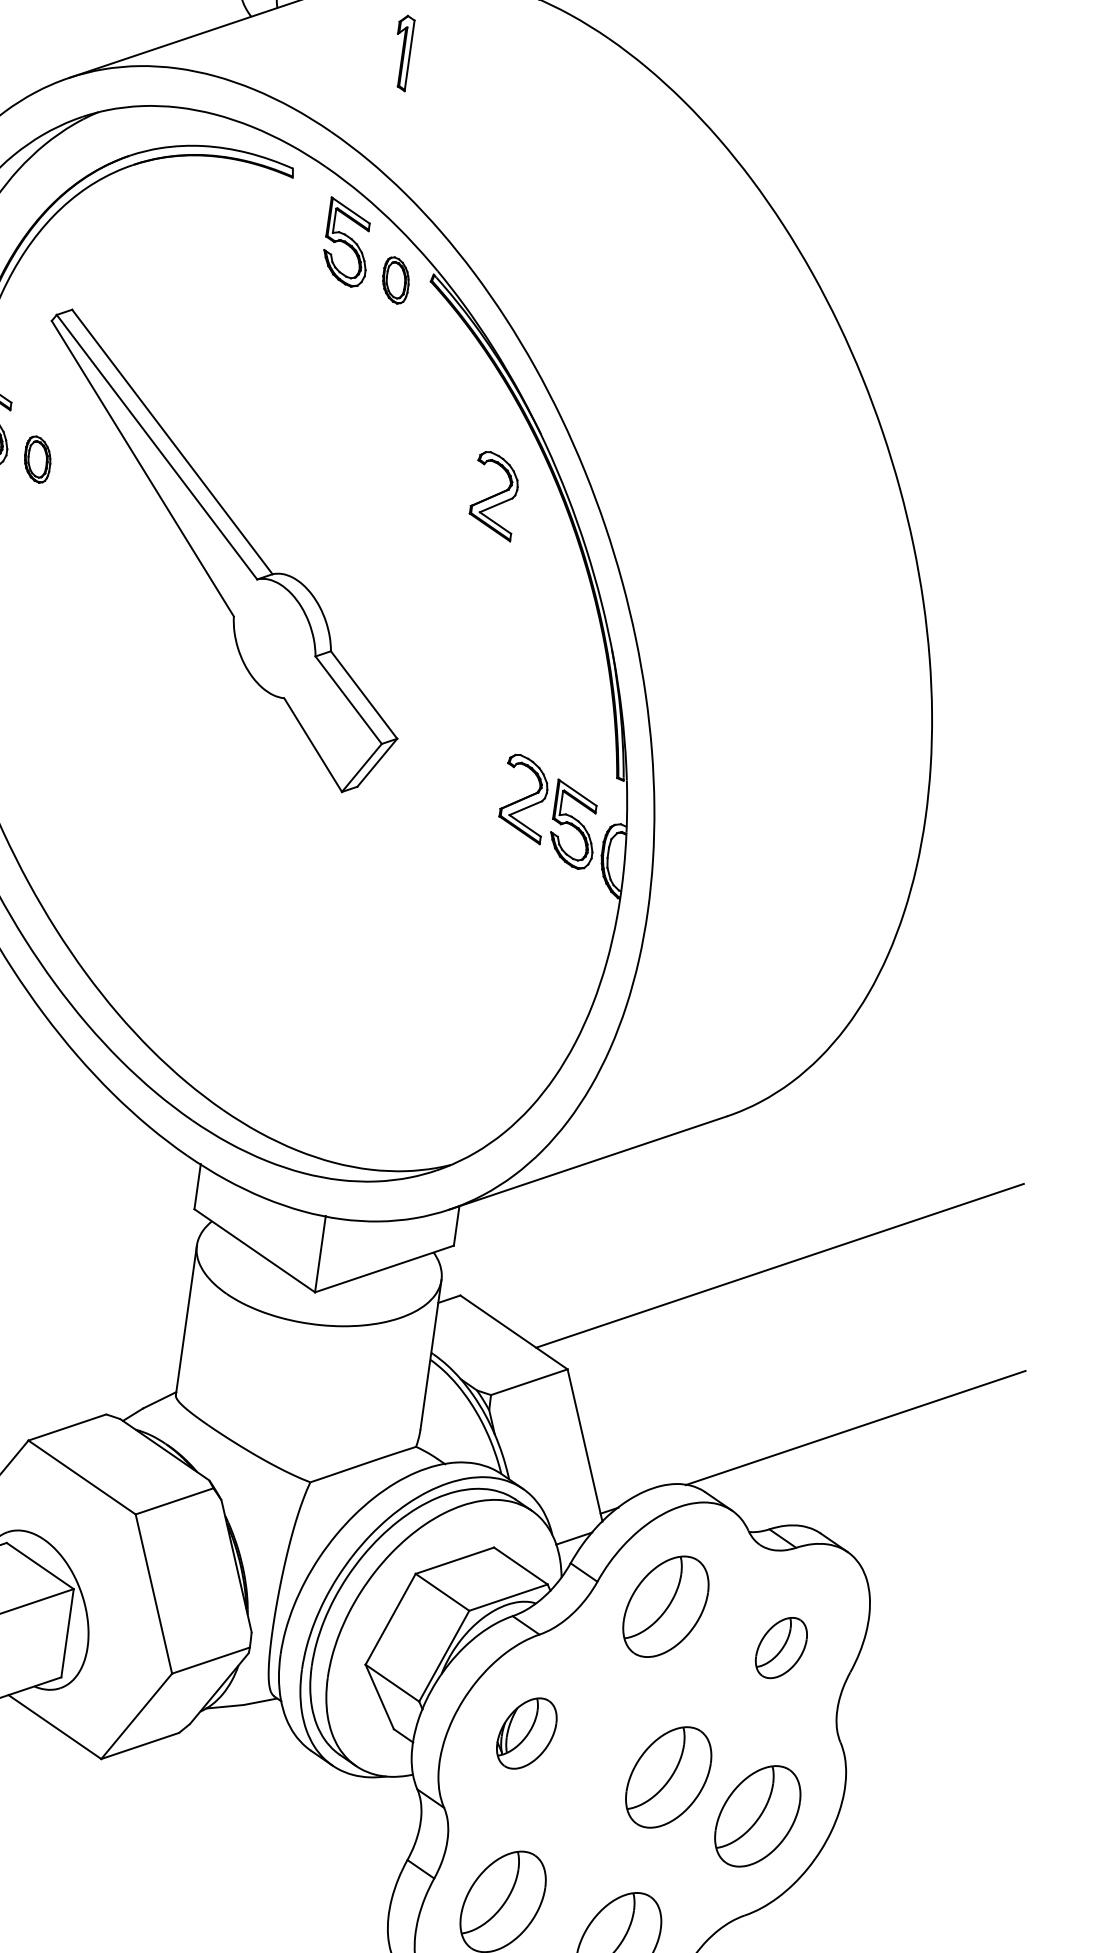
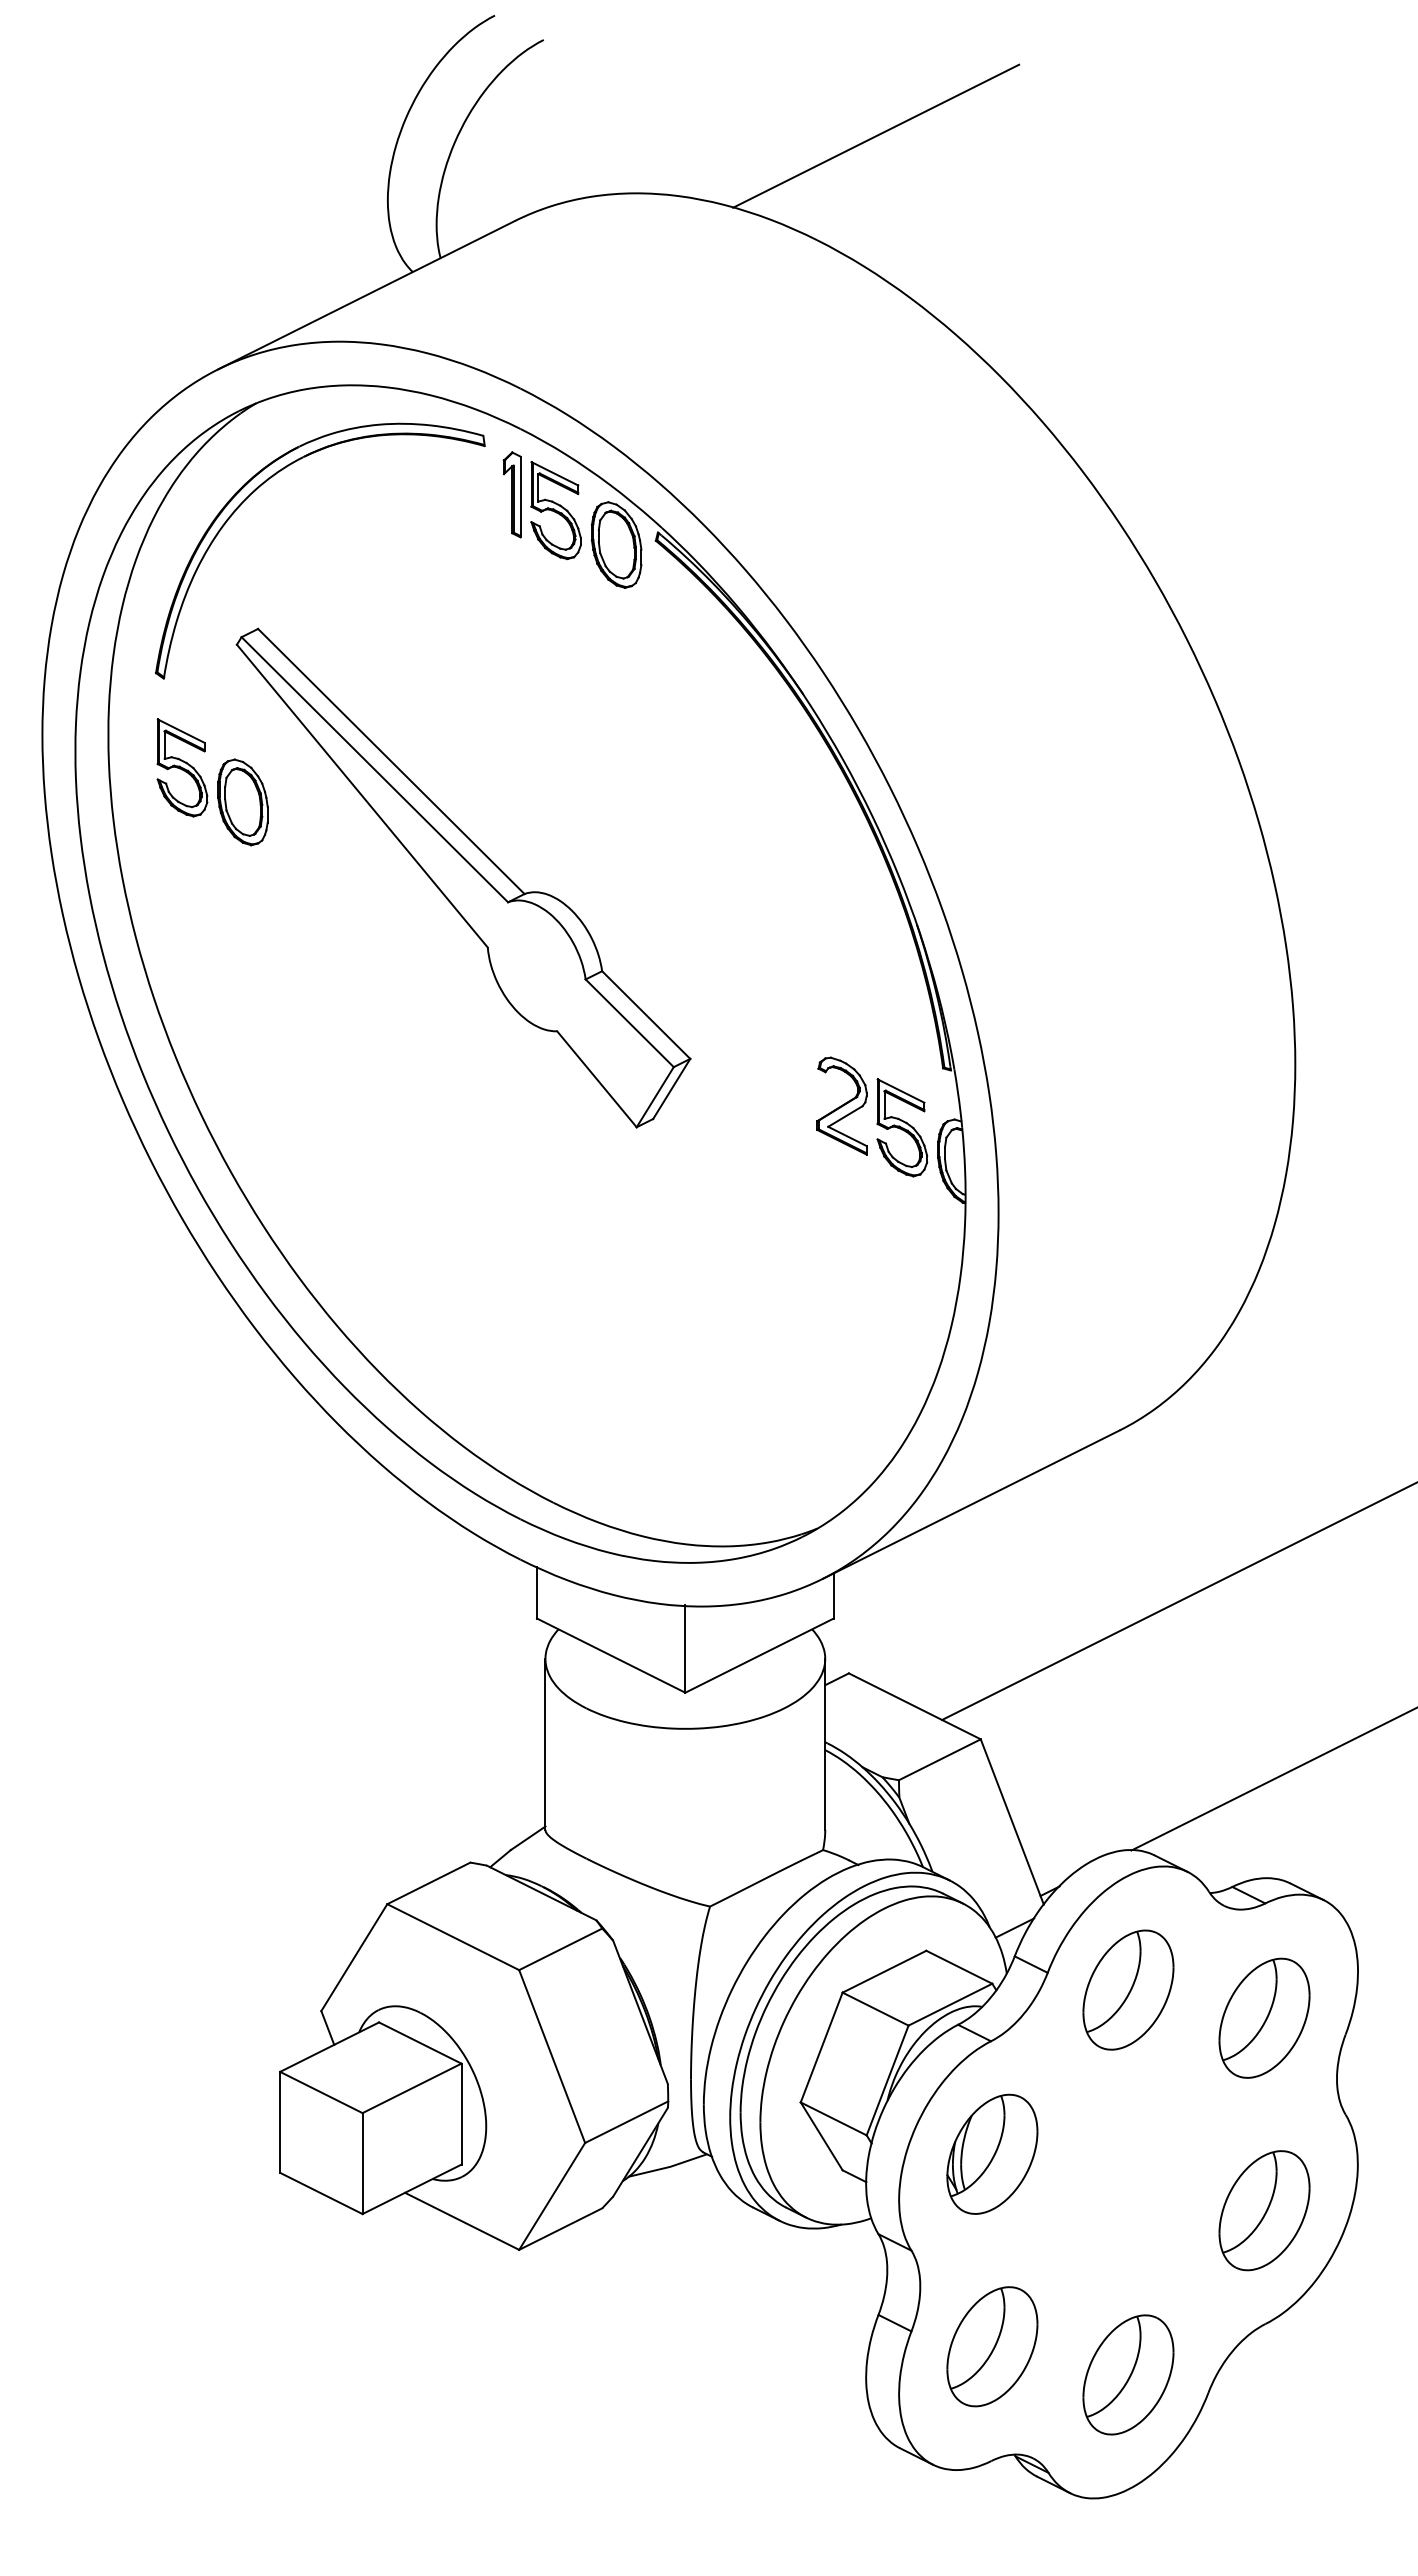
part: (402, 52) -> (511, 494), moved
part: (395, 279) -> (616, 544), size x1.67
part: (37, 459) -> (242, 802), size x1.67
part: (494, 495) -> (760, 770), removed
part: (781, 1647) -> (1264, 2017), size x1.67
part: (526, 1732) -> (992, 2153), size x1.43
part: (668, 1776) -> (1158, 2180), removed

